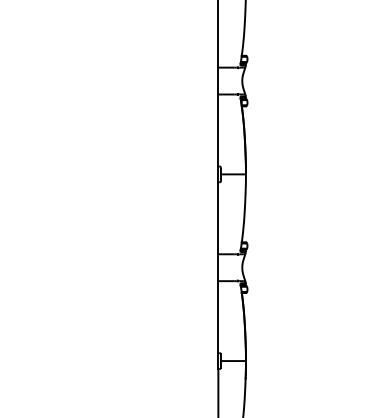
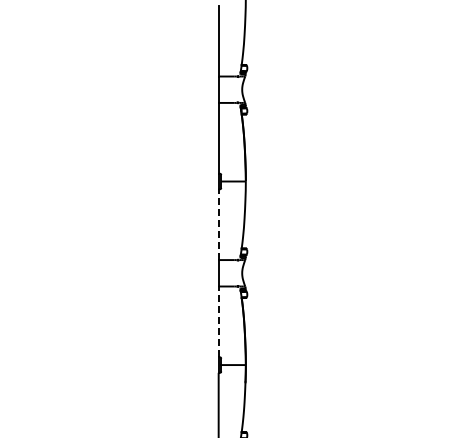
line: (218, 218) -> (218, 224), solid -> dashed
line: (218, 316) -> (218, 321), solid -> dashed

